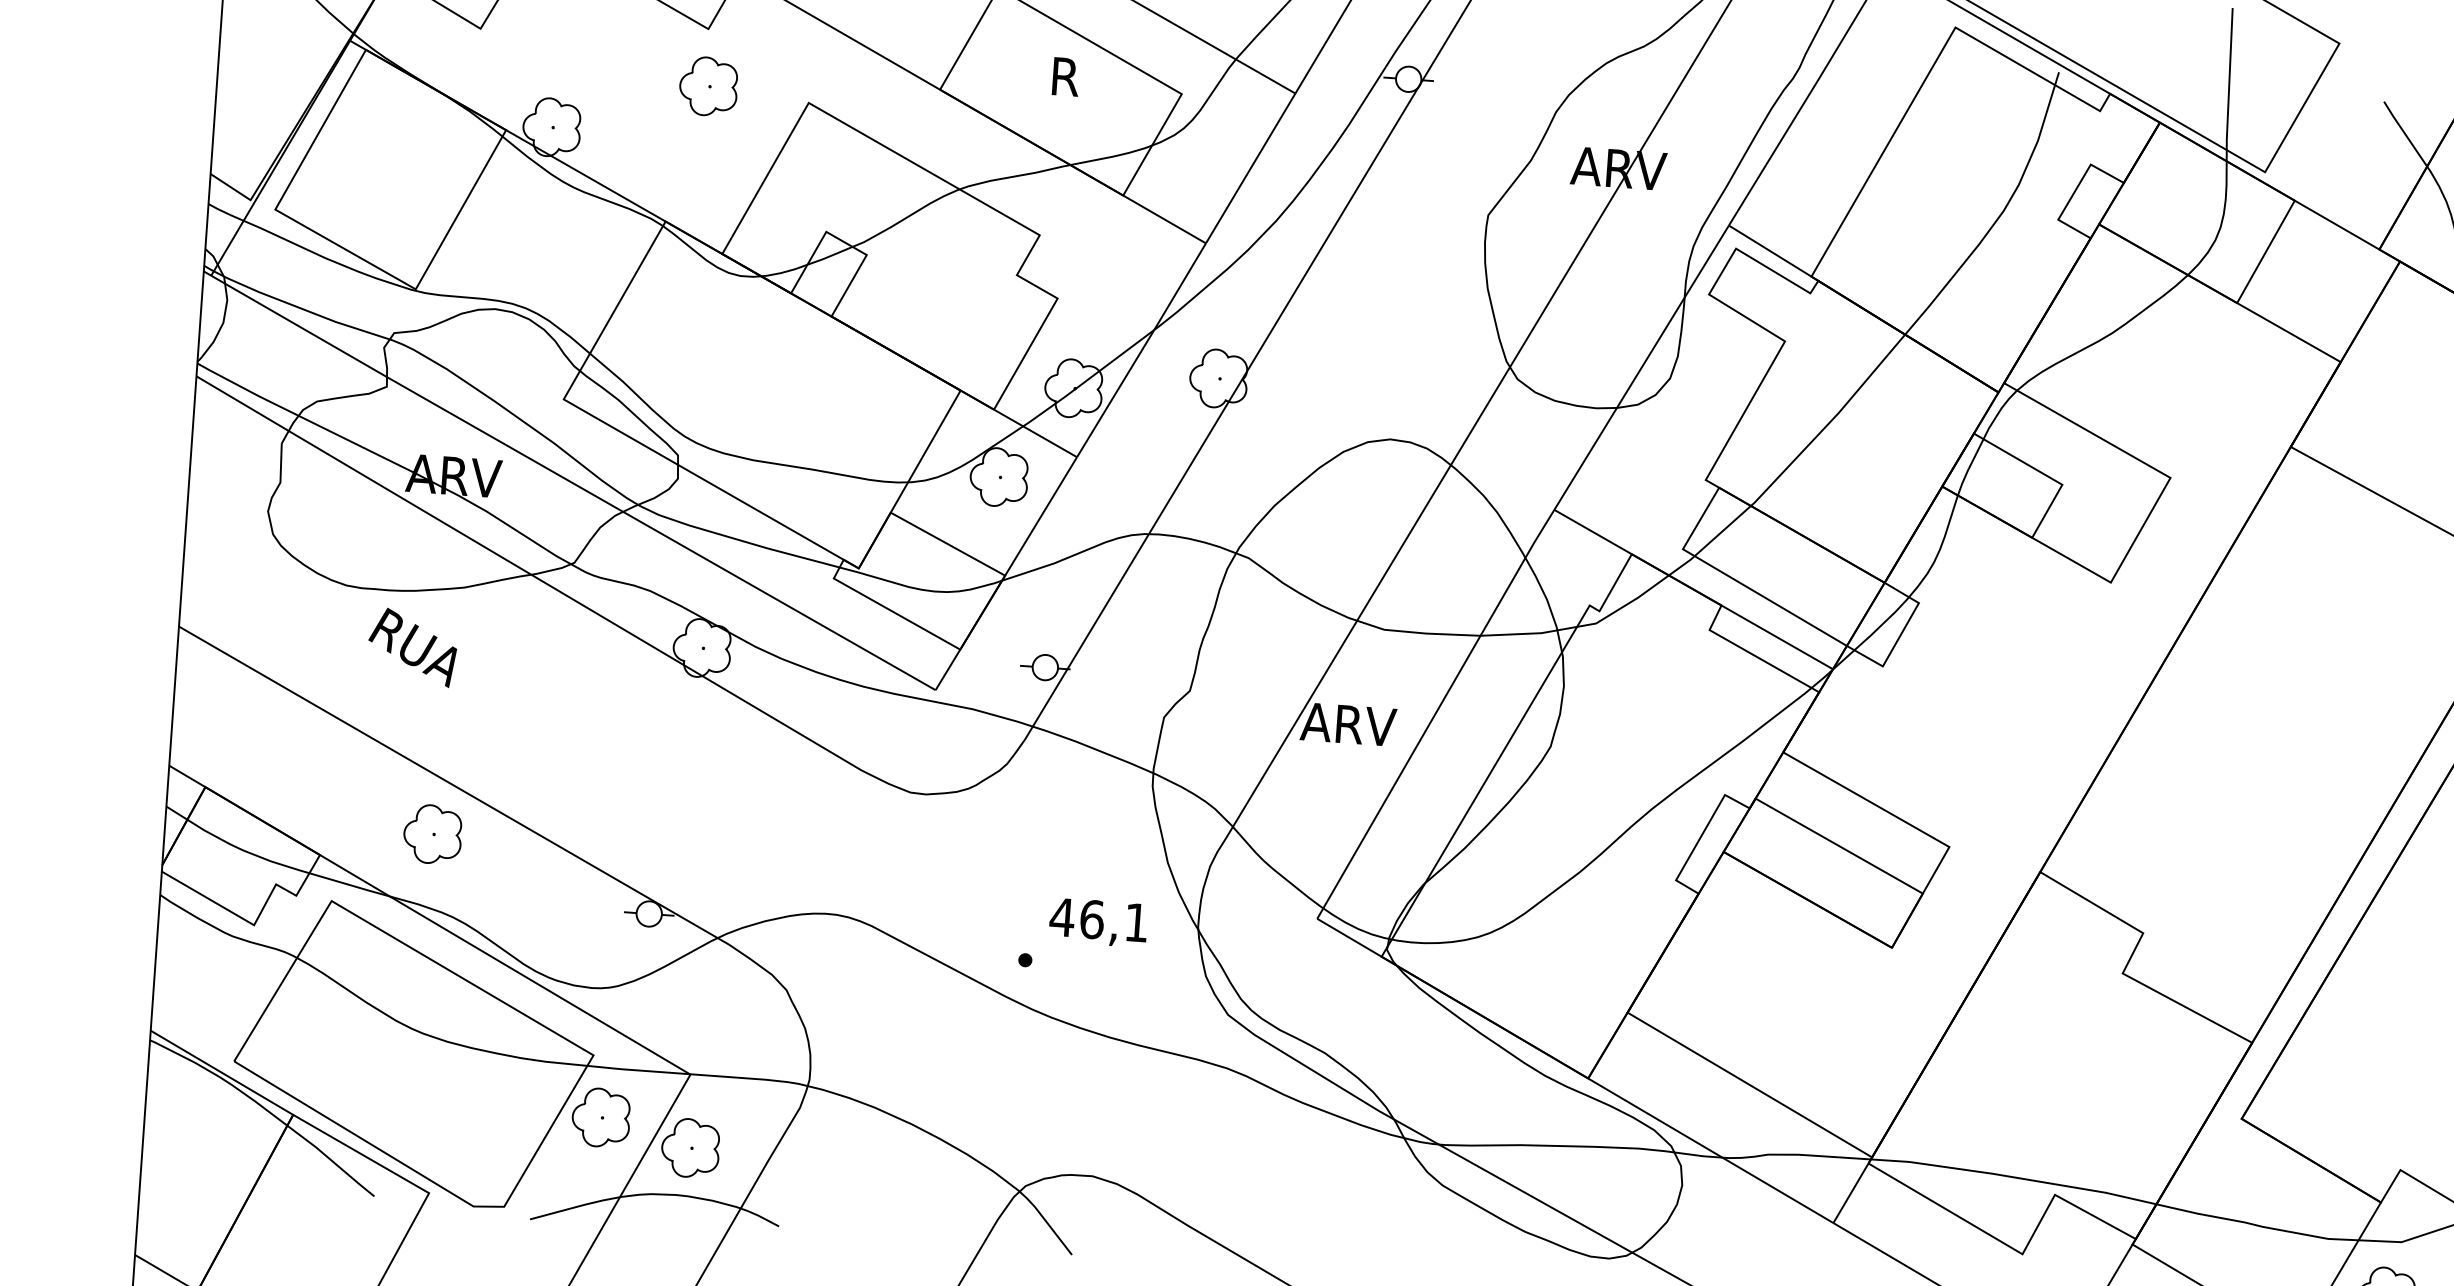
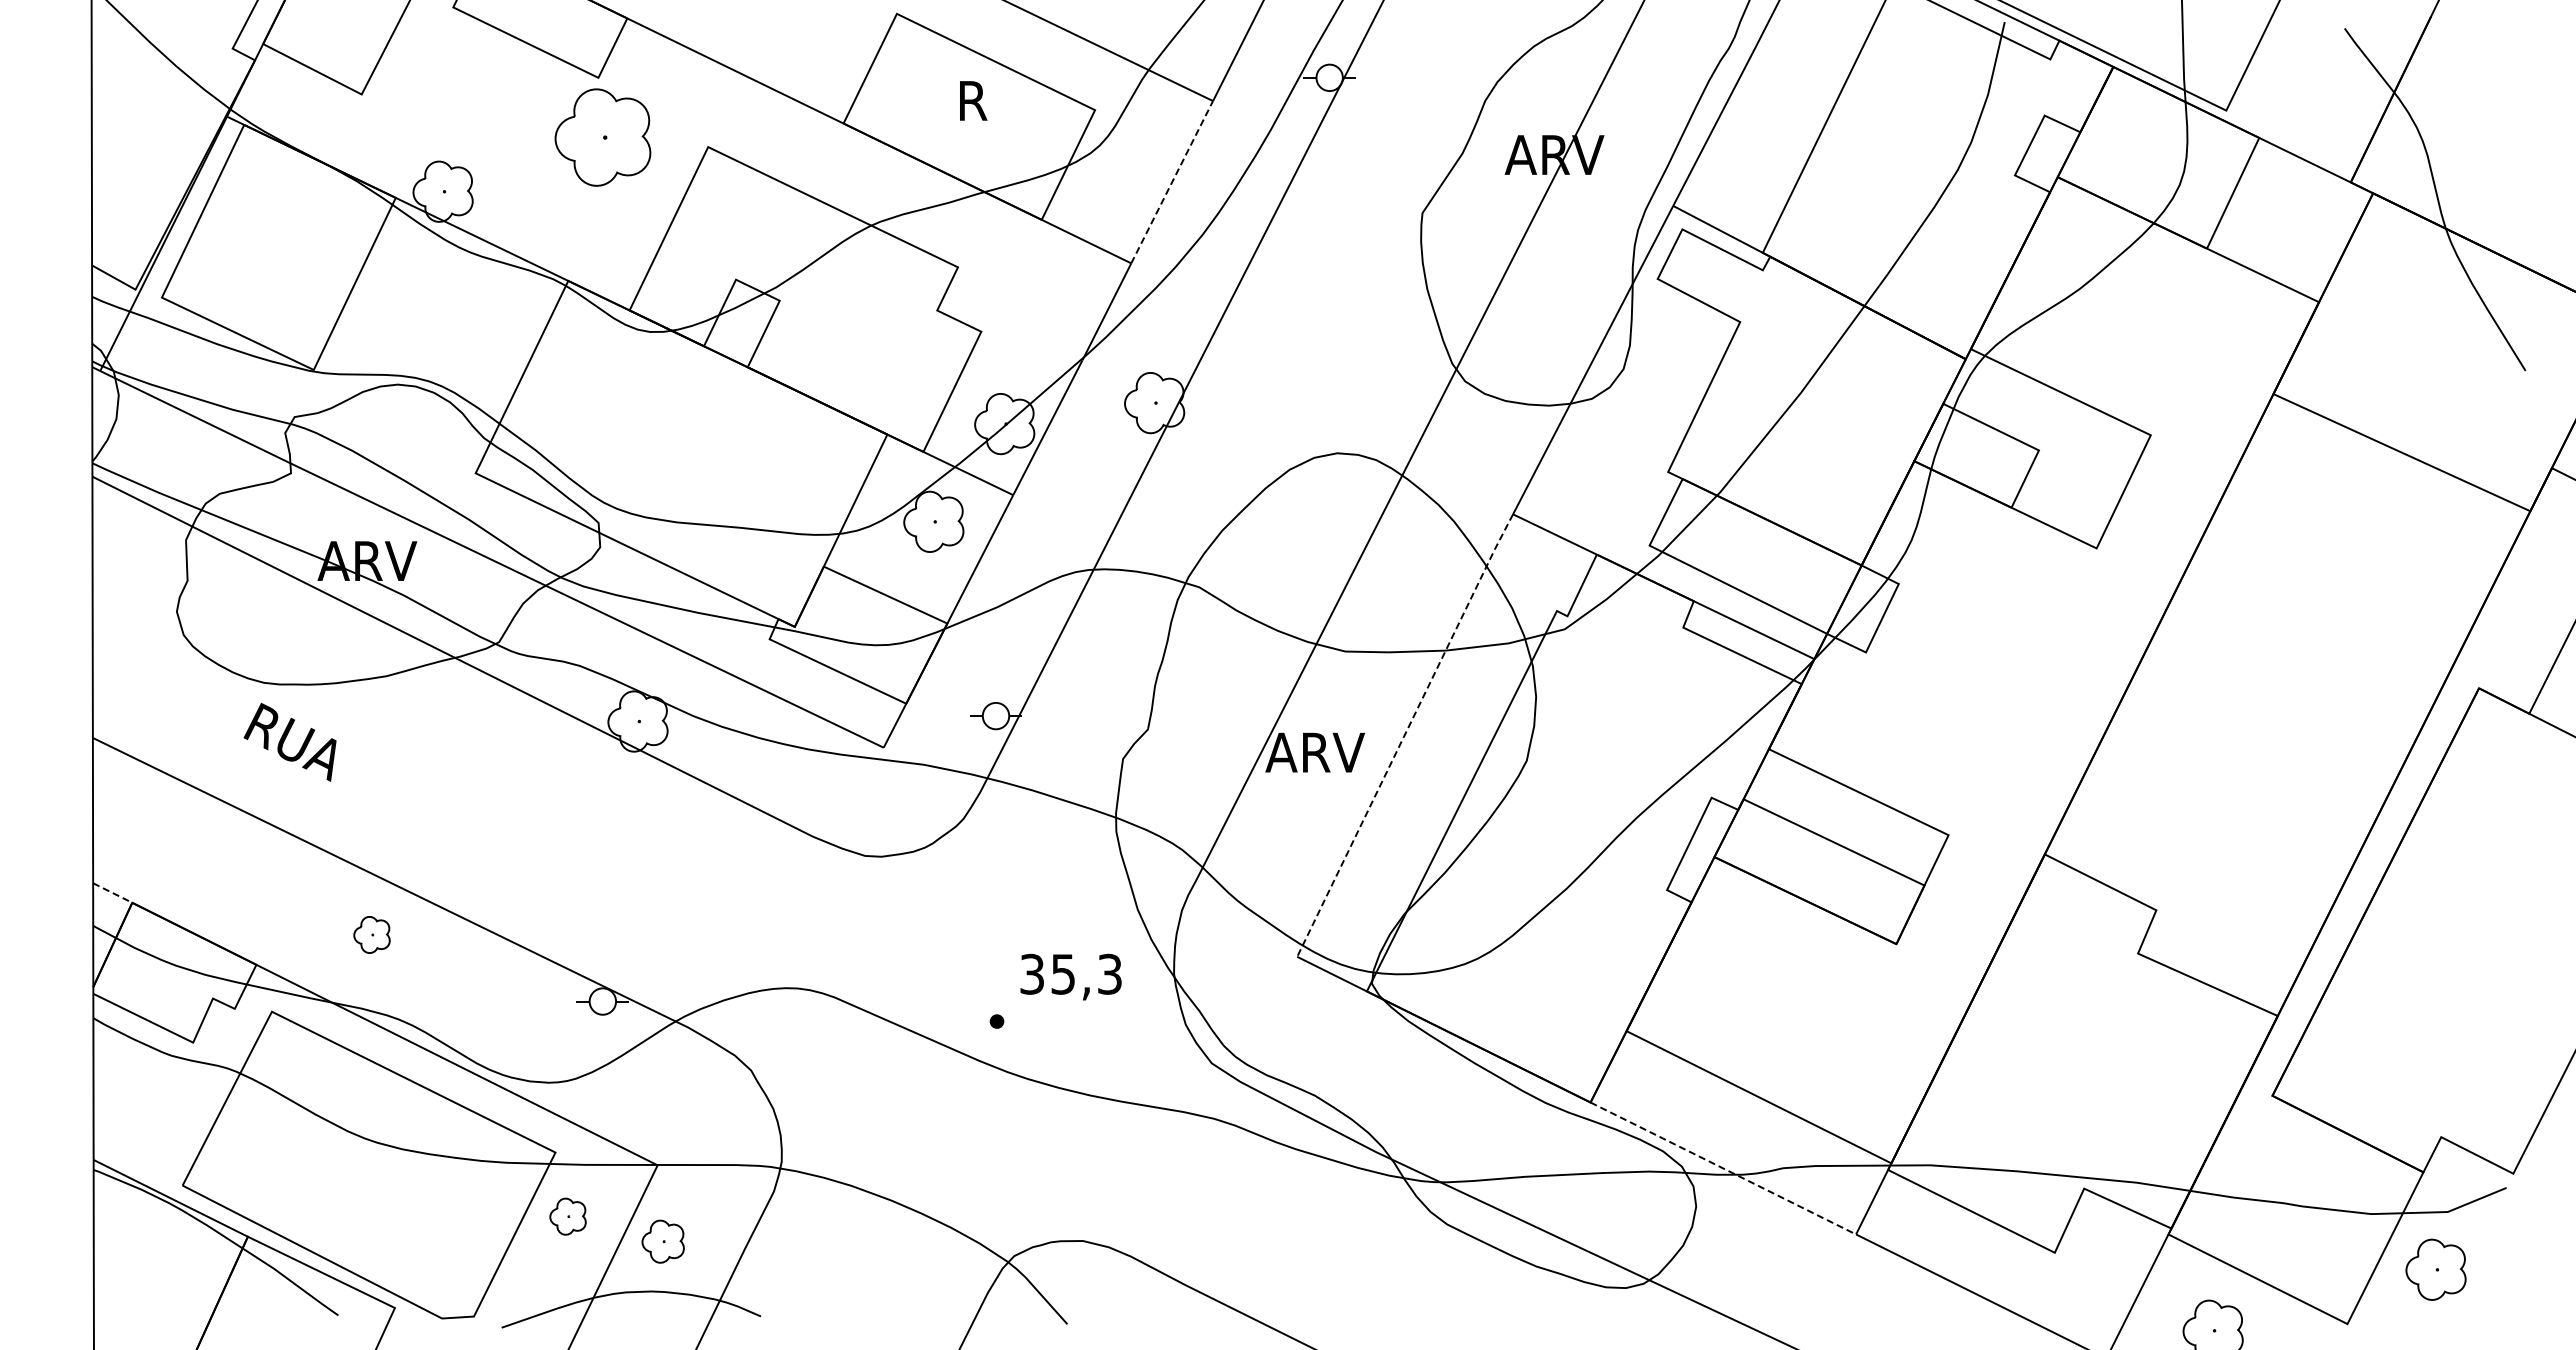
part: (708, 86) -> (602, 137), size x1.6
line: (1250, 168) -> (1172, 182), solid -> dashed
text: (412, 646) -> (289, 741), moved
line: (1435, 714) -> (1404, 735), solid -> dashed
line: (187, 776) -> (112, 893), solid -> dashed
part: (432, 833) -> (371, 934), size x0.6
text: (1099, 919) -> (1070, 973), 46,1 -> 35,3
part: (600, 1117) -> (567, 1216), size x0.6
part: (689, 1147) -> (662, 1241), size x0.7
line: (1710, 1150) -> (1723, 1168), solid -> dashed

